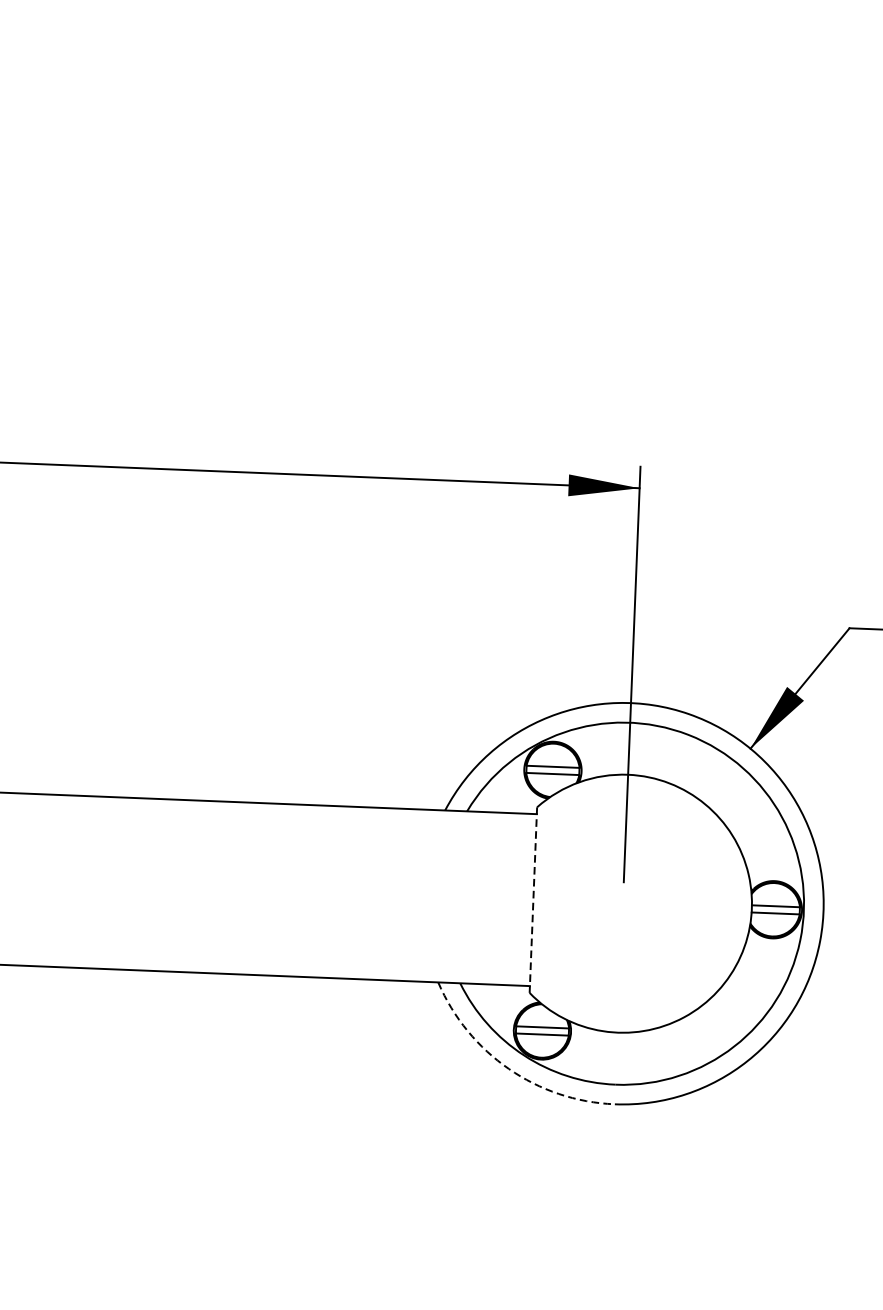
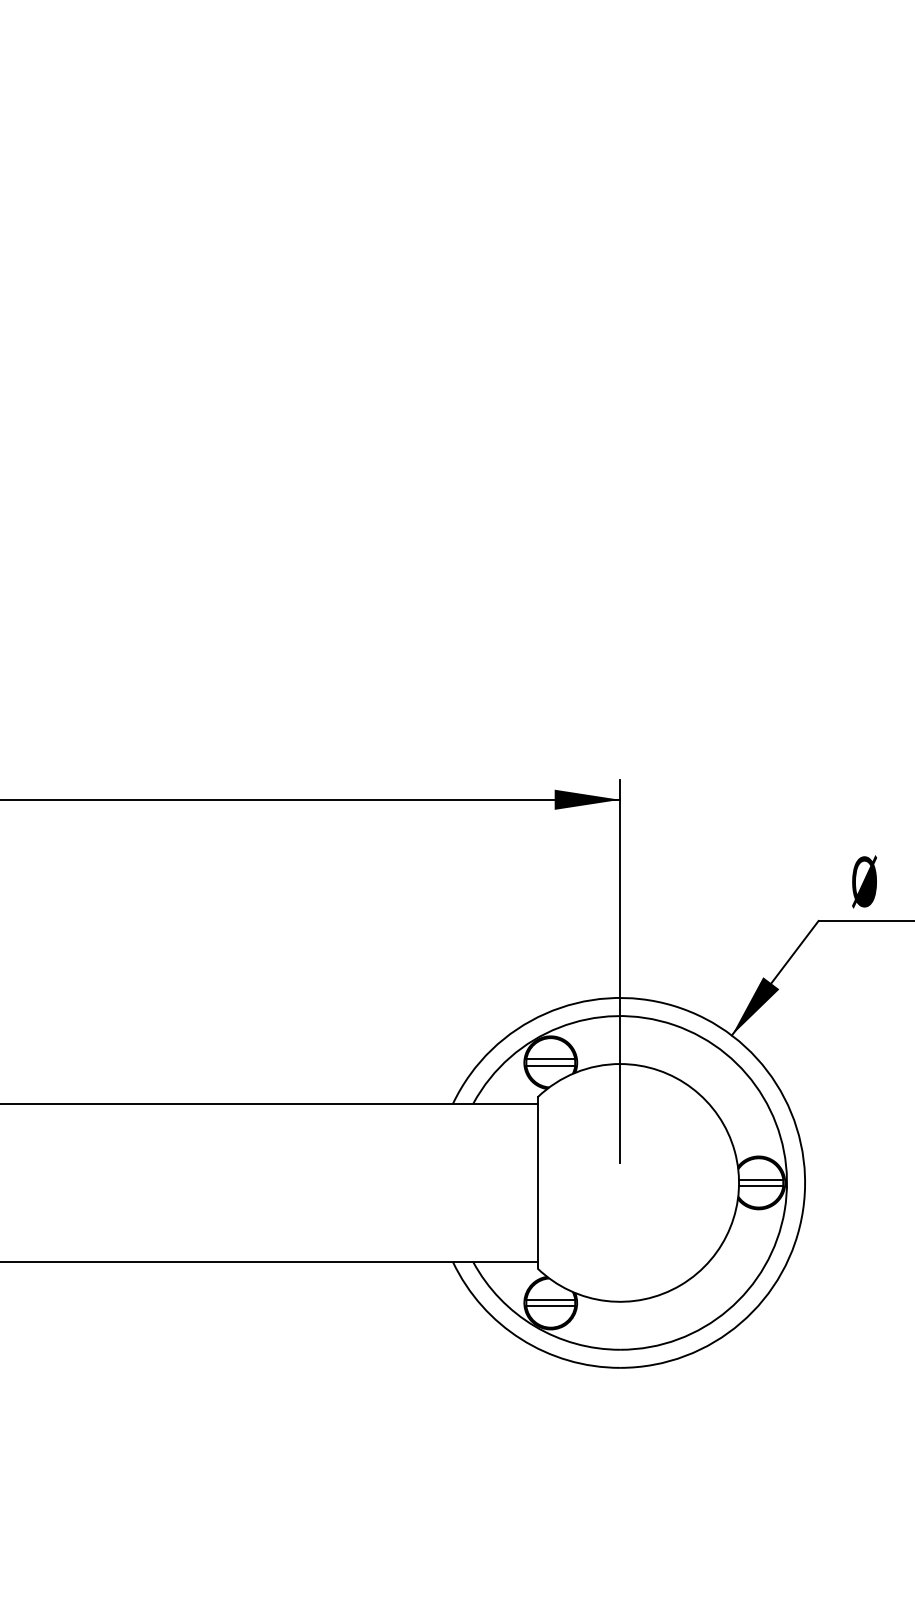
line: (533, 899) -> (537, 1182), dashed -> solid
arc: (509, 1069) -> (521, 1339), dashed -> solid

